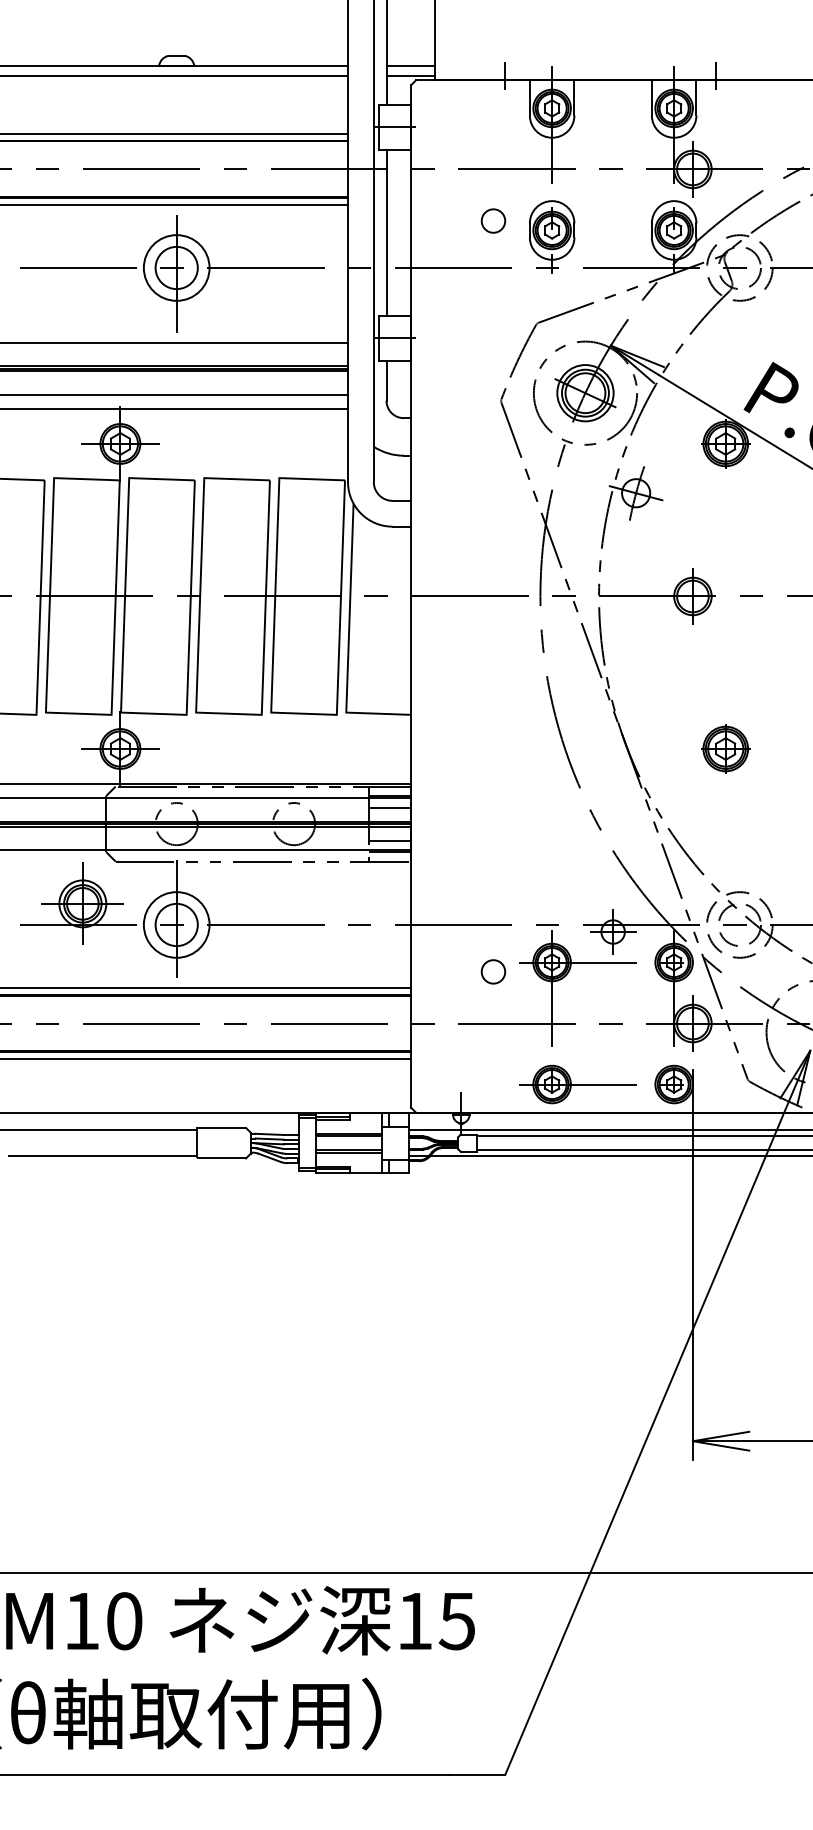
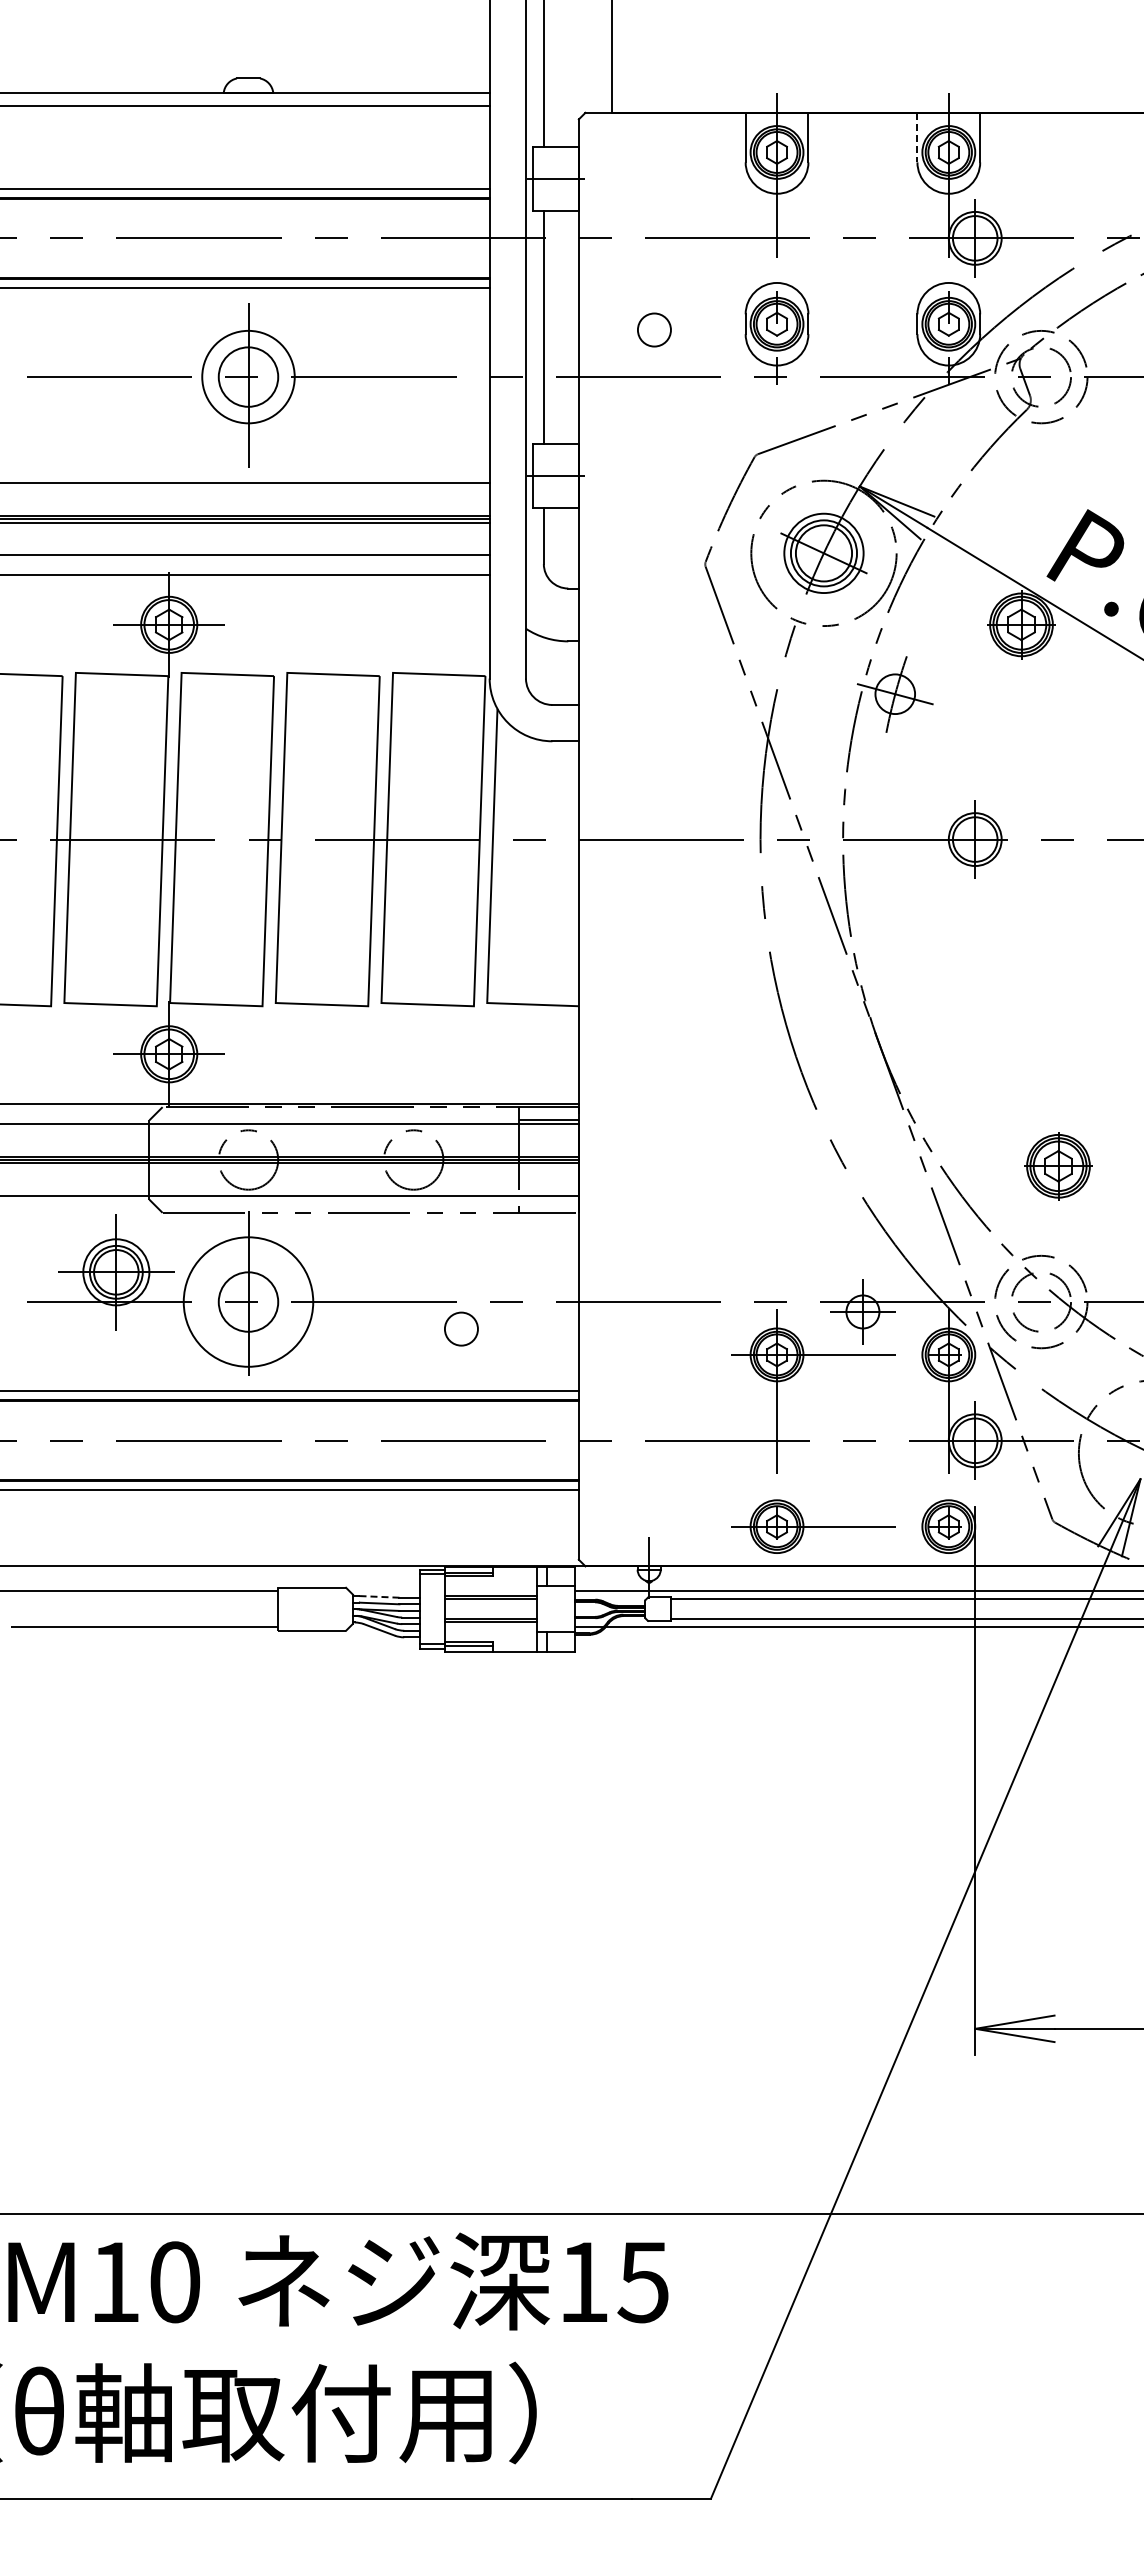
line: (410, 66) -> (577, 93), removed
line: (410, 75) -> (577, 106), removed
line: (504, 75) -> (710, 106), removed
line: (716, 75) -> (1008, 106), removed
line: (651, 97) -> (917, 137), solid -> dashed
circle: (493, 220) -> (654, 329), moved
part: (725, 749) -> (1058, 1166), moved
line: (389, 807) -> (548, 1136), removed
line: (389, 840) -> (548, 1183), removed
line: (389, 852) -> (548, 1199), removed
circle: (176, 924) -> (248, 1301), size x1.4
circle: (493, 971) -> (461, 1328), moved
line: (269, 1134) -> (379, 1596), solid -> dashed

